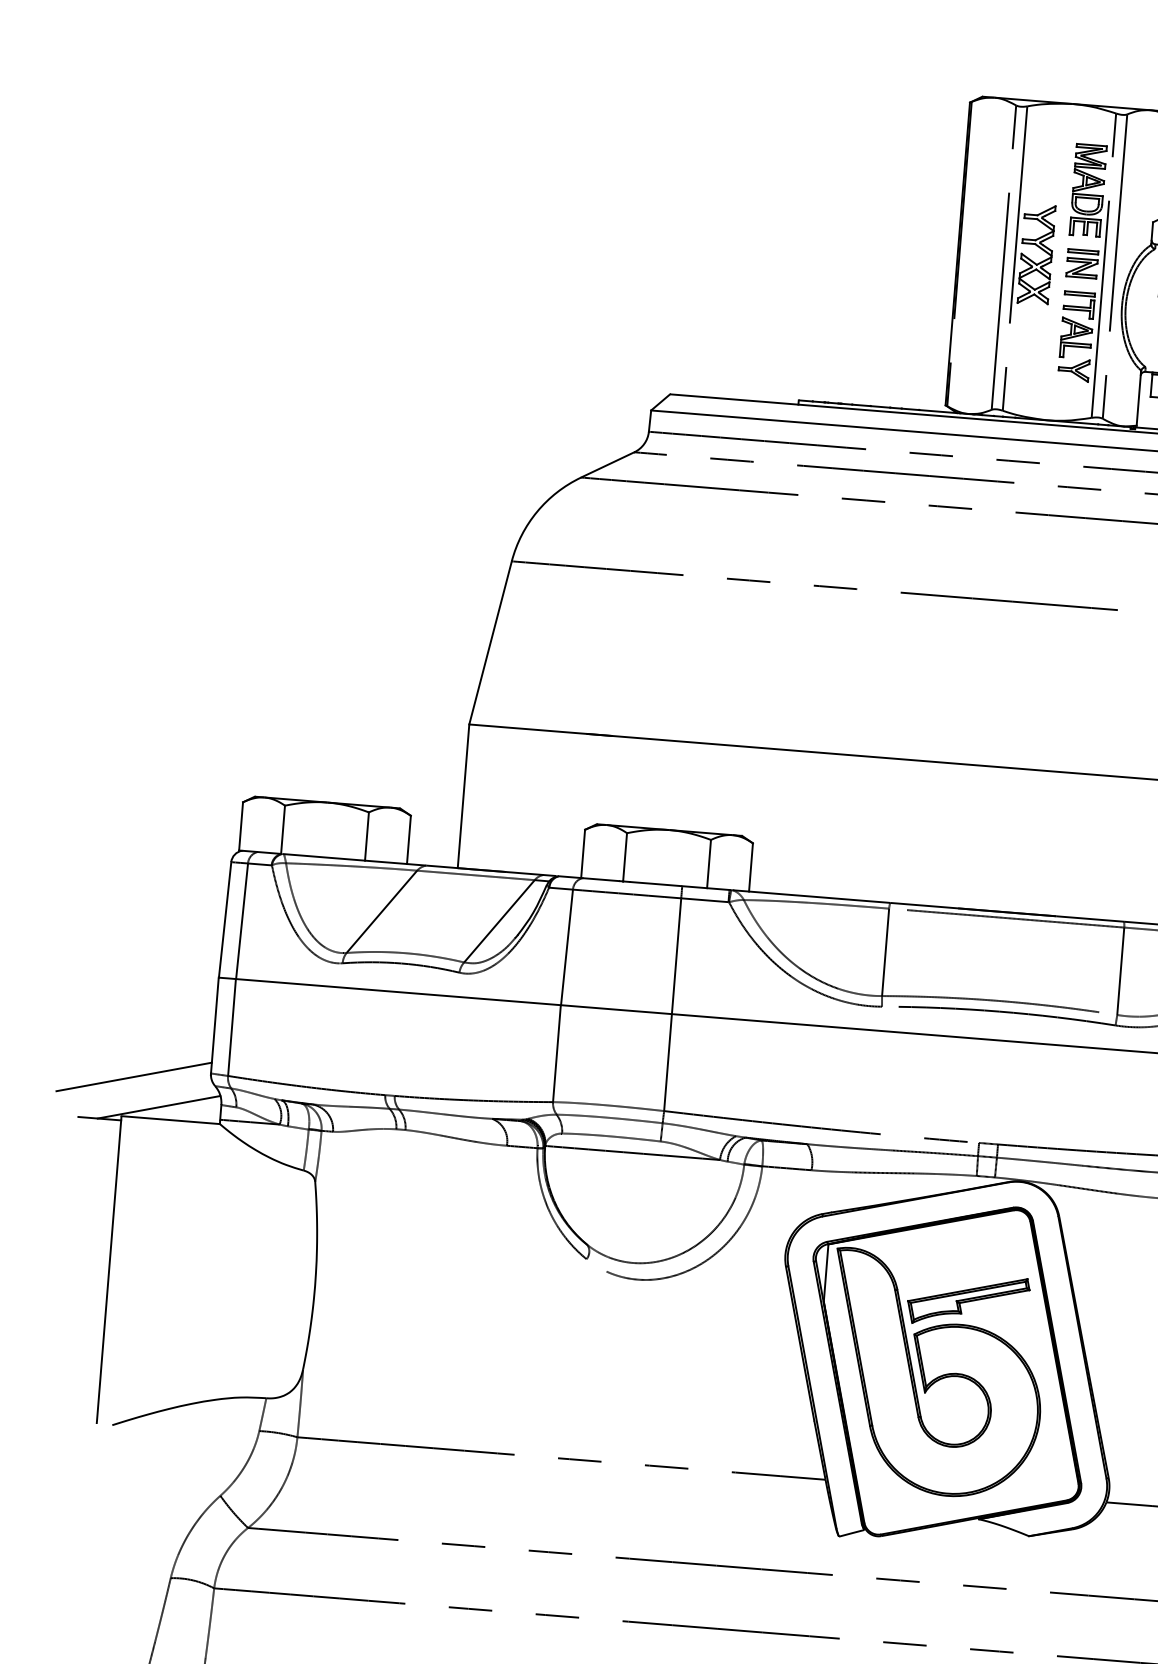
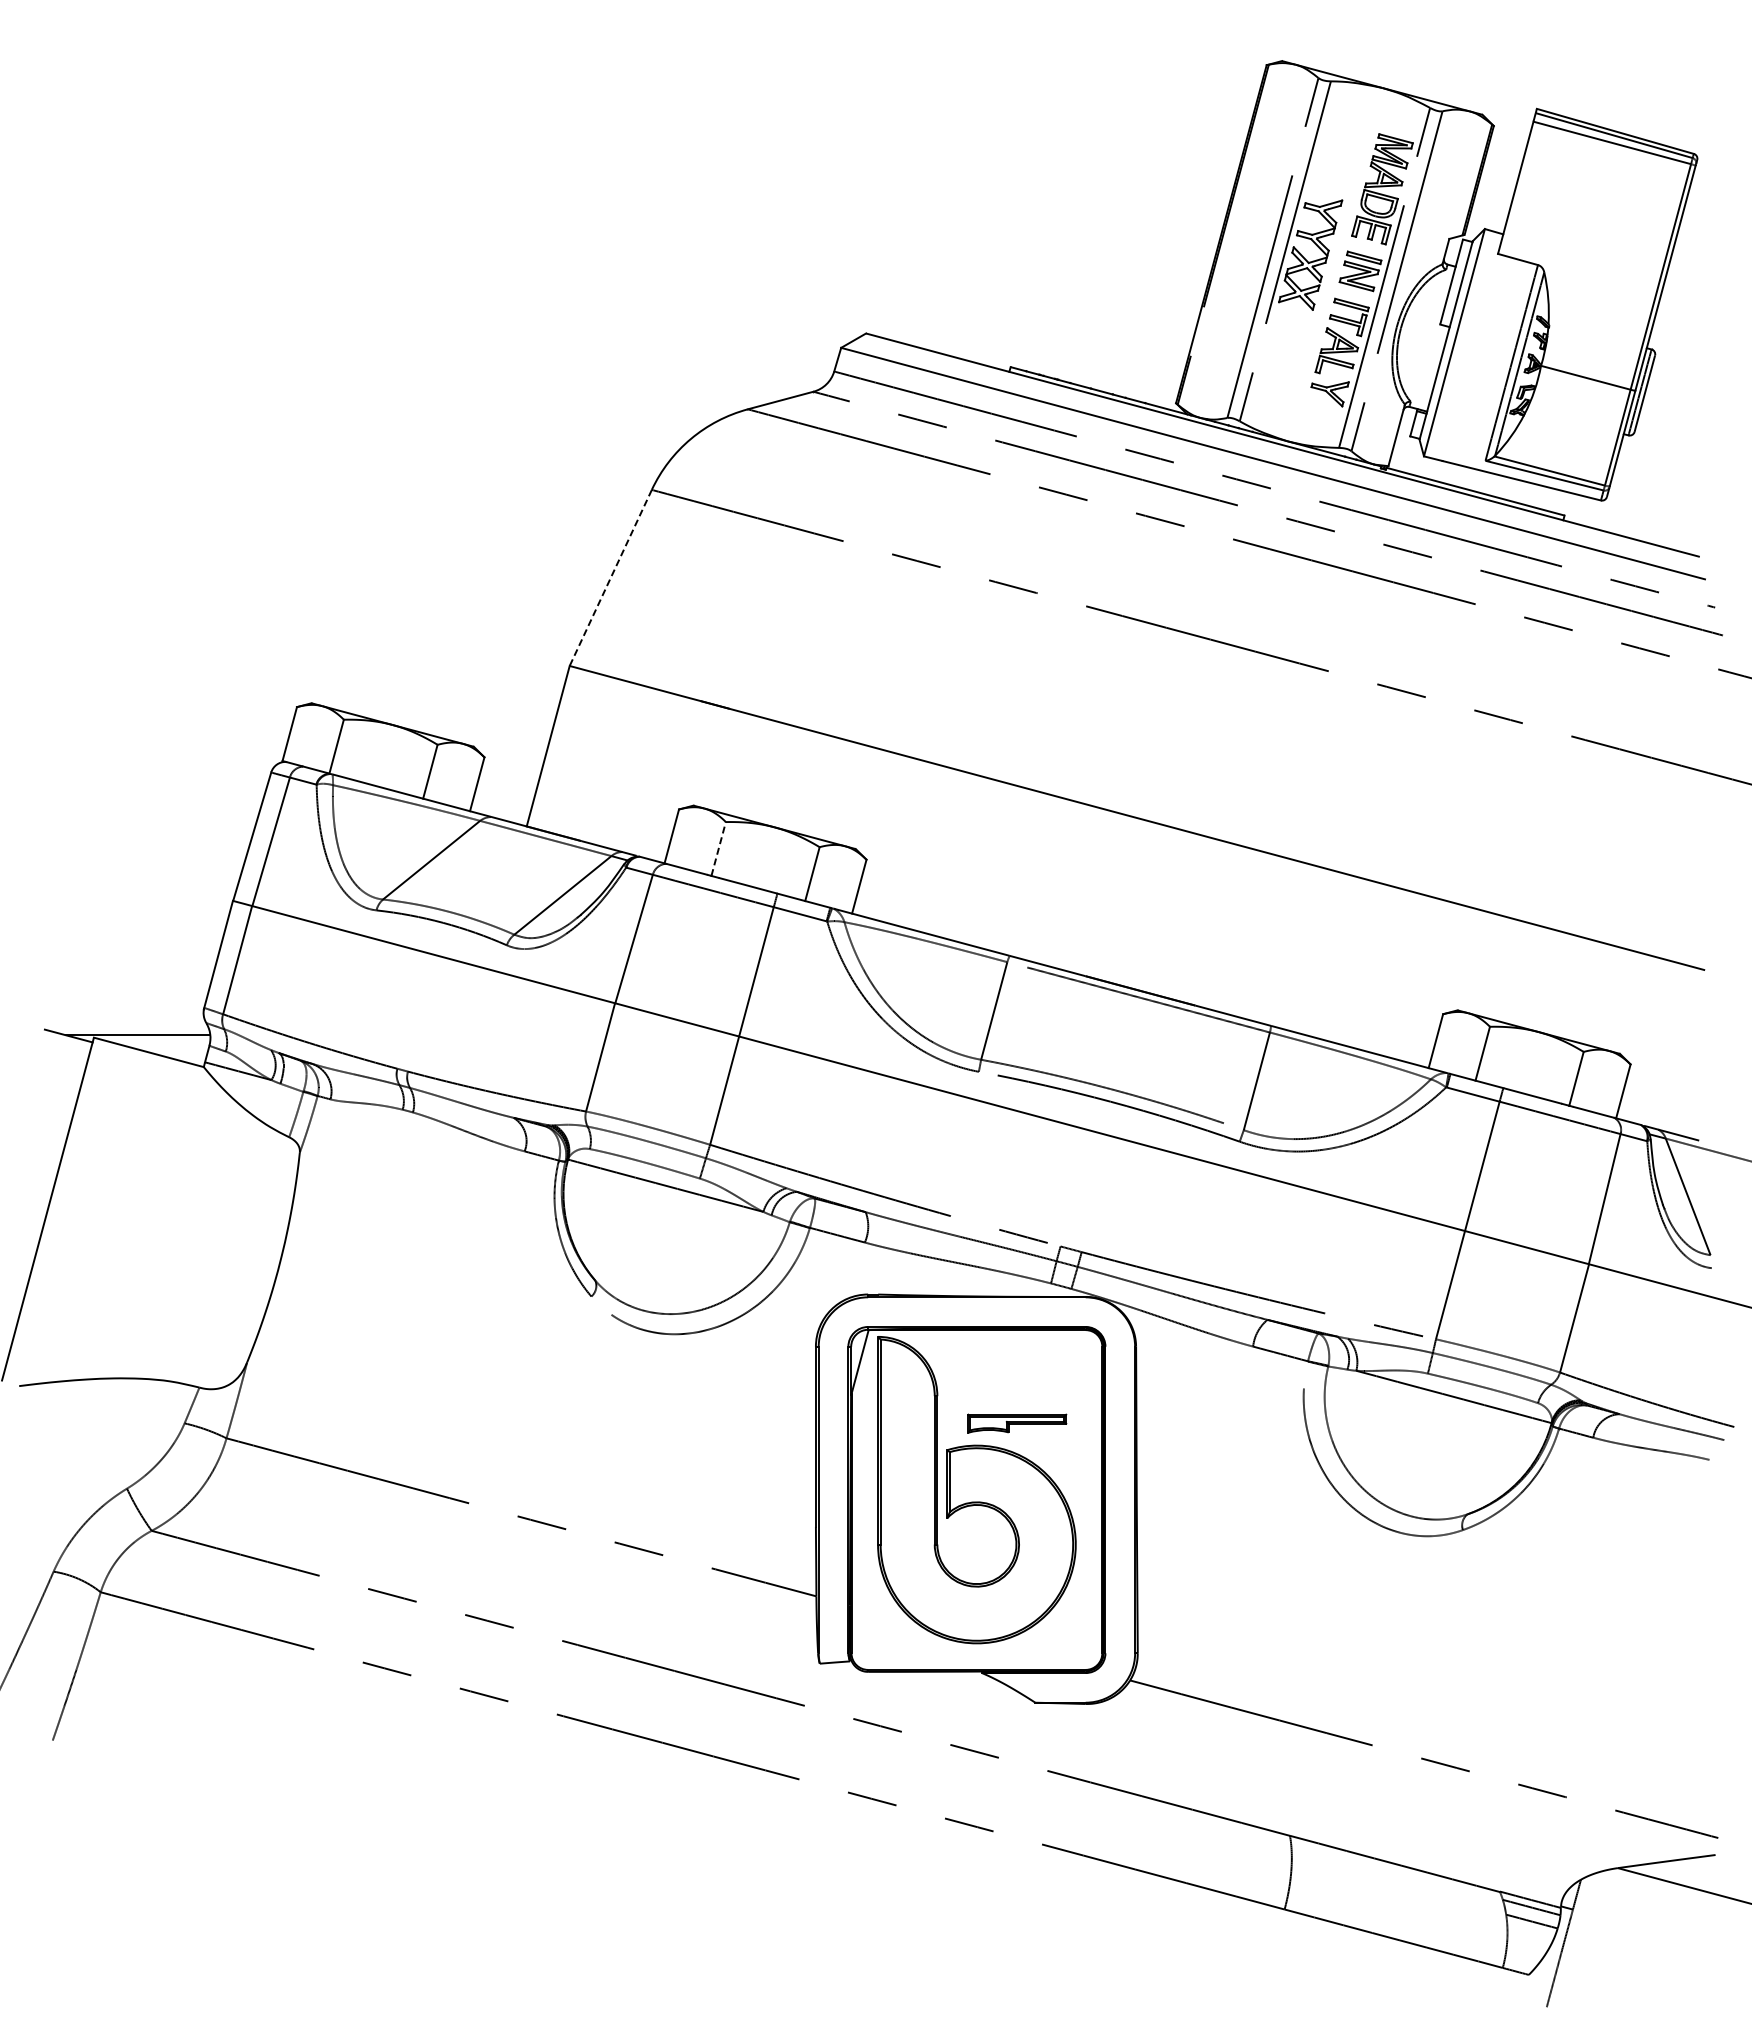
line: (490, 643) -> (610, 578), solid -> dashed
line: (625, 857) -> (718, 849), solid -> dashed
line: (134, 1076) -> (116, 995), removed
part: (970, 1300) -> (1017, 1423), size x0.7

